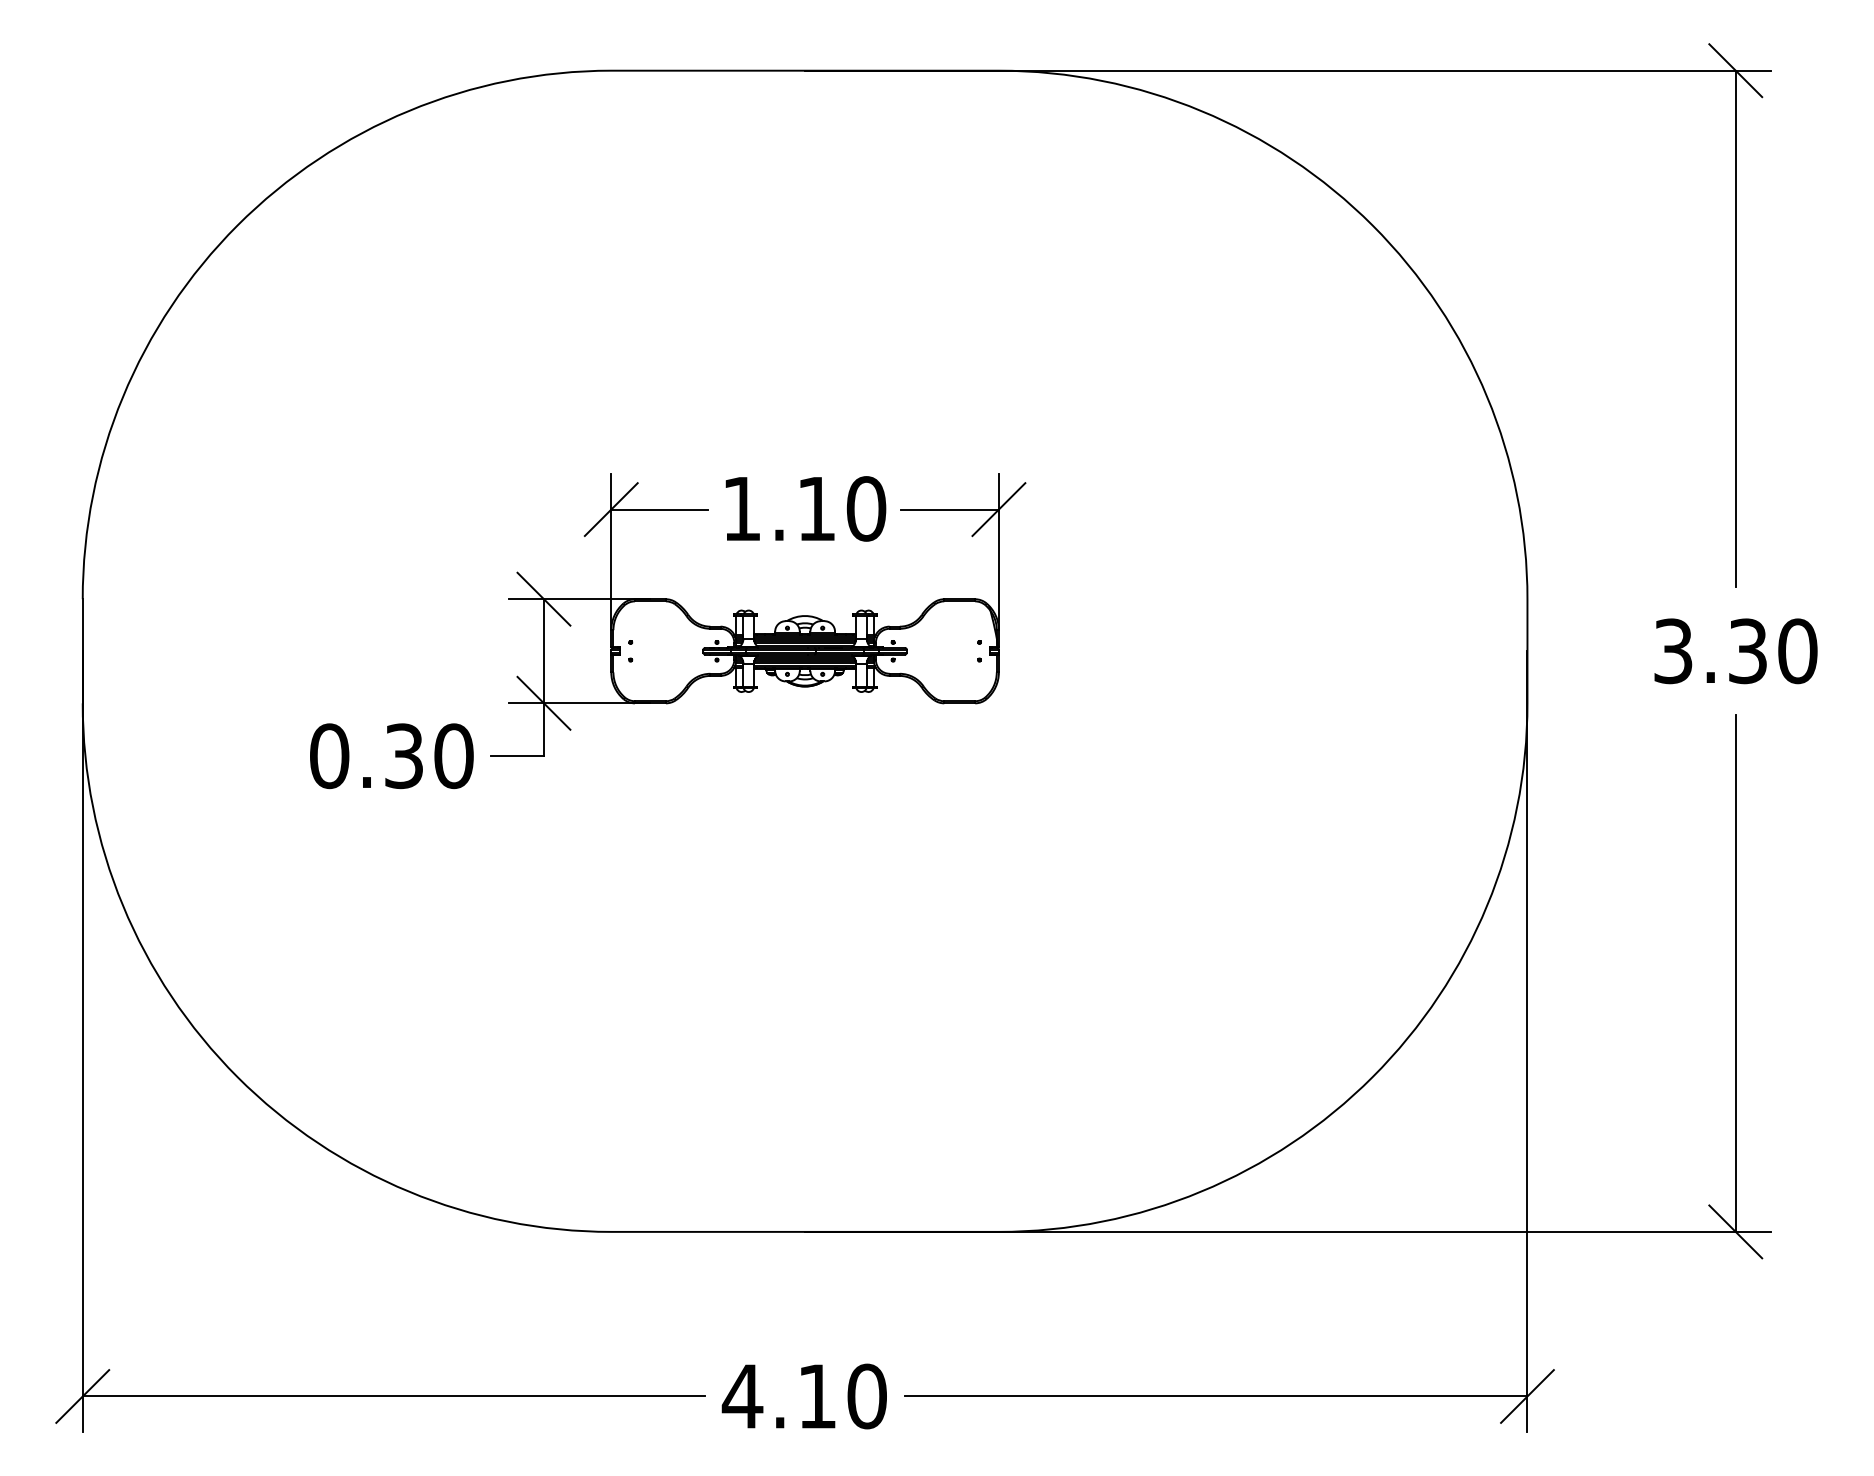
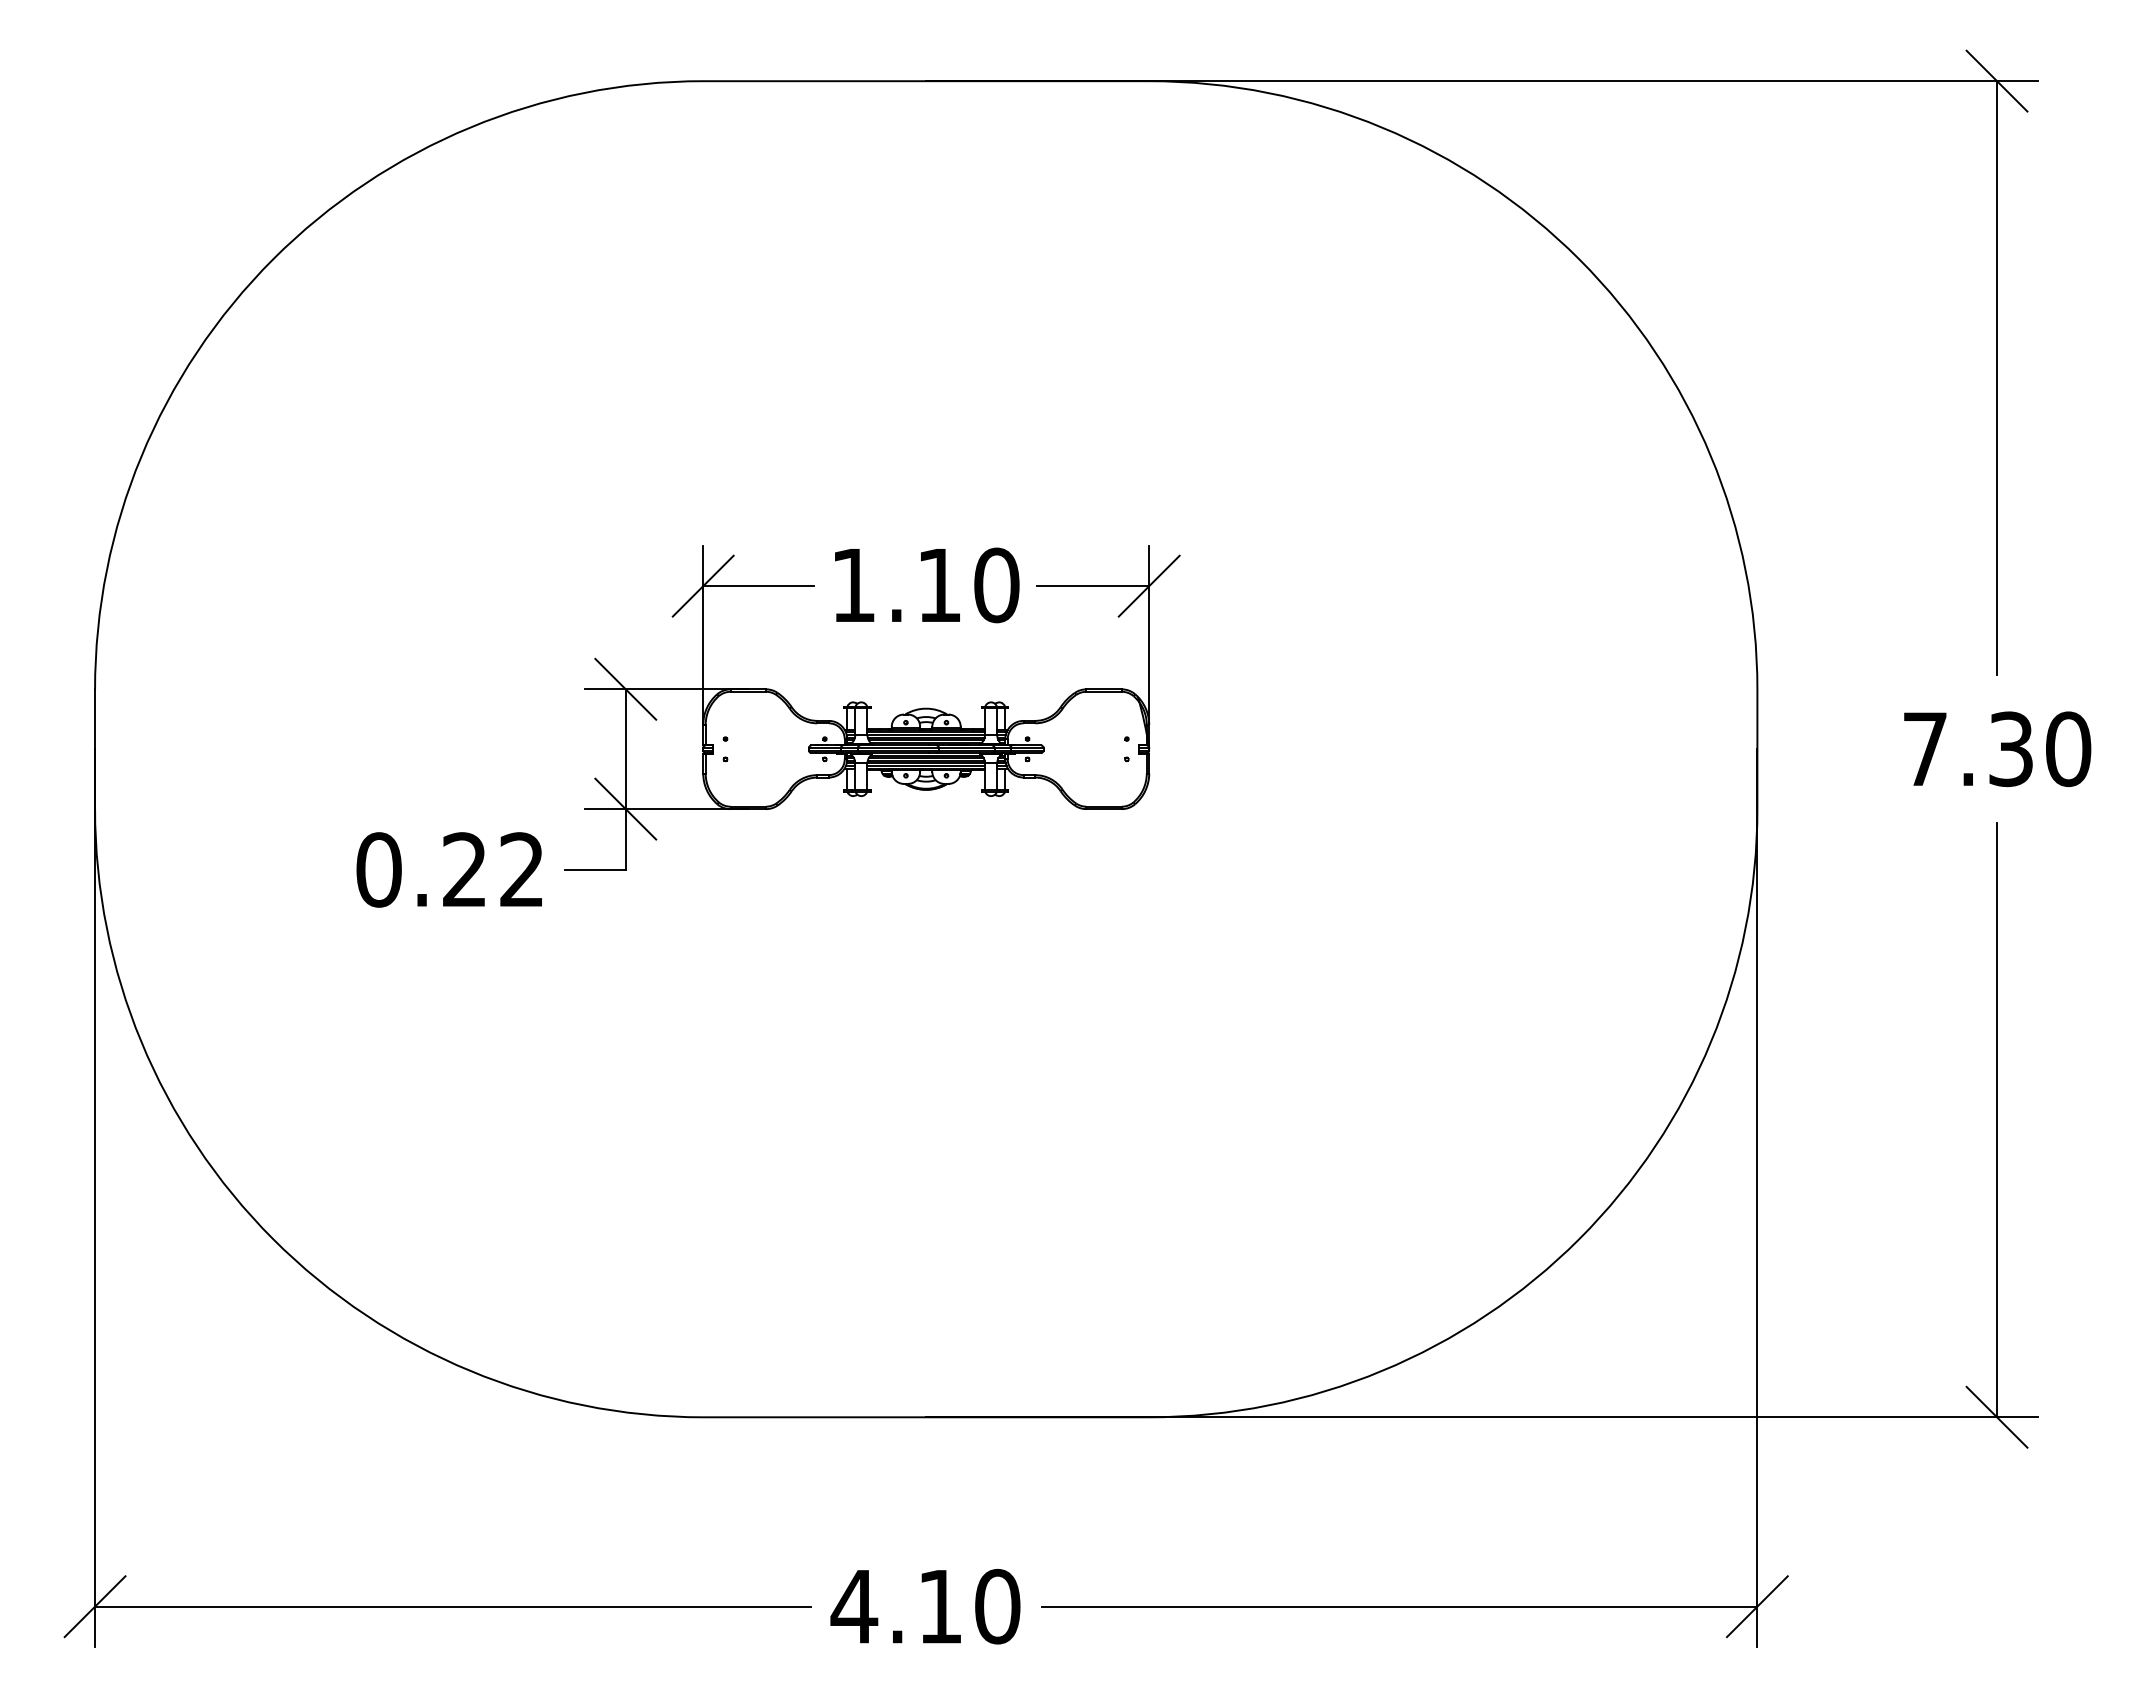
text: (1672, 651) -> (1924, 749), 3.30 -> 7.30
text: (429, 755) -> (493, 869), 0.30 -> 0.22

